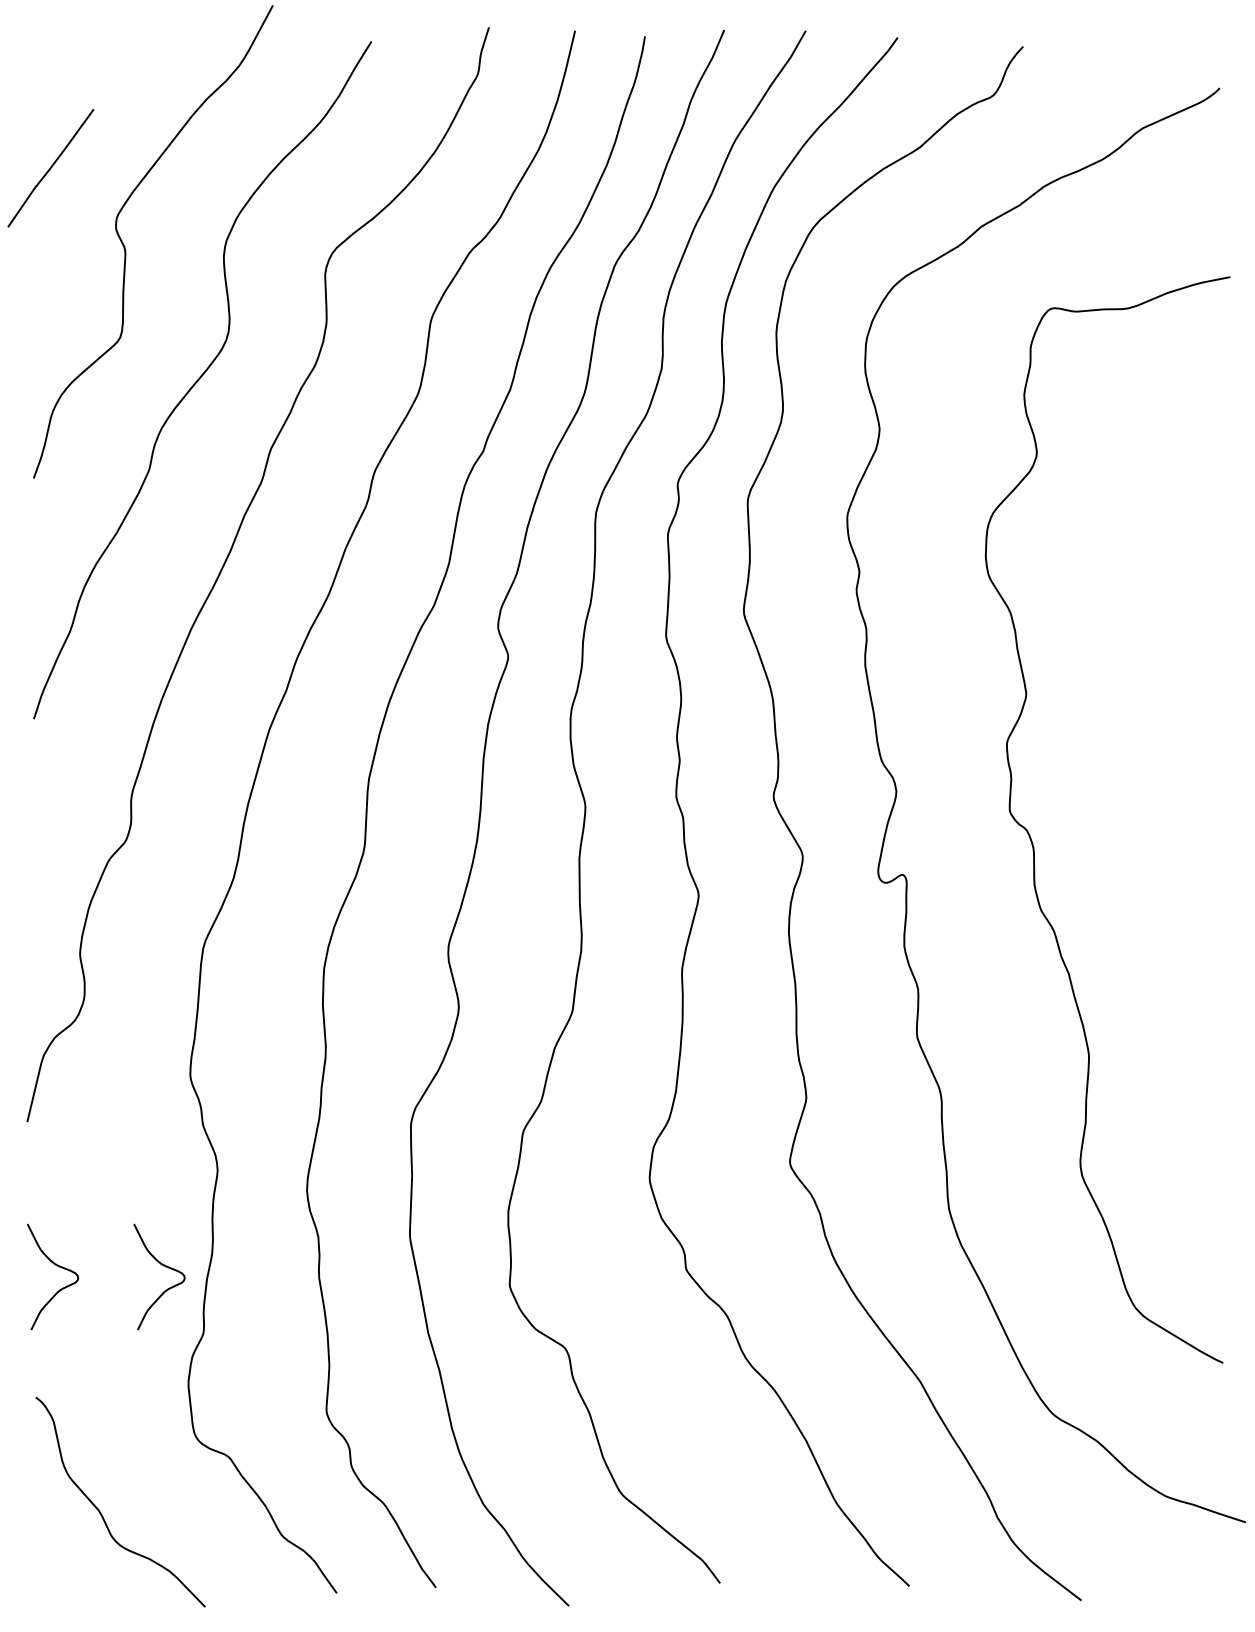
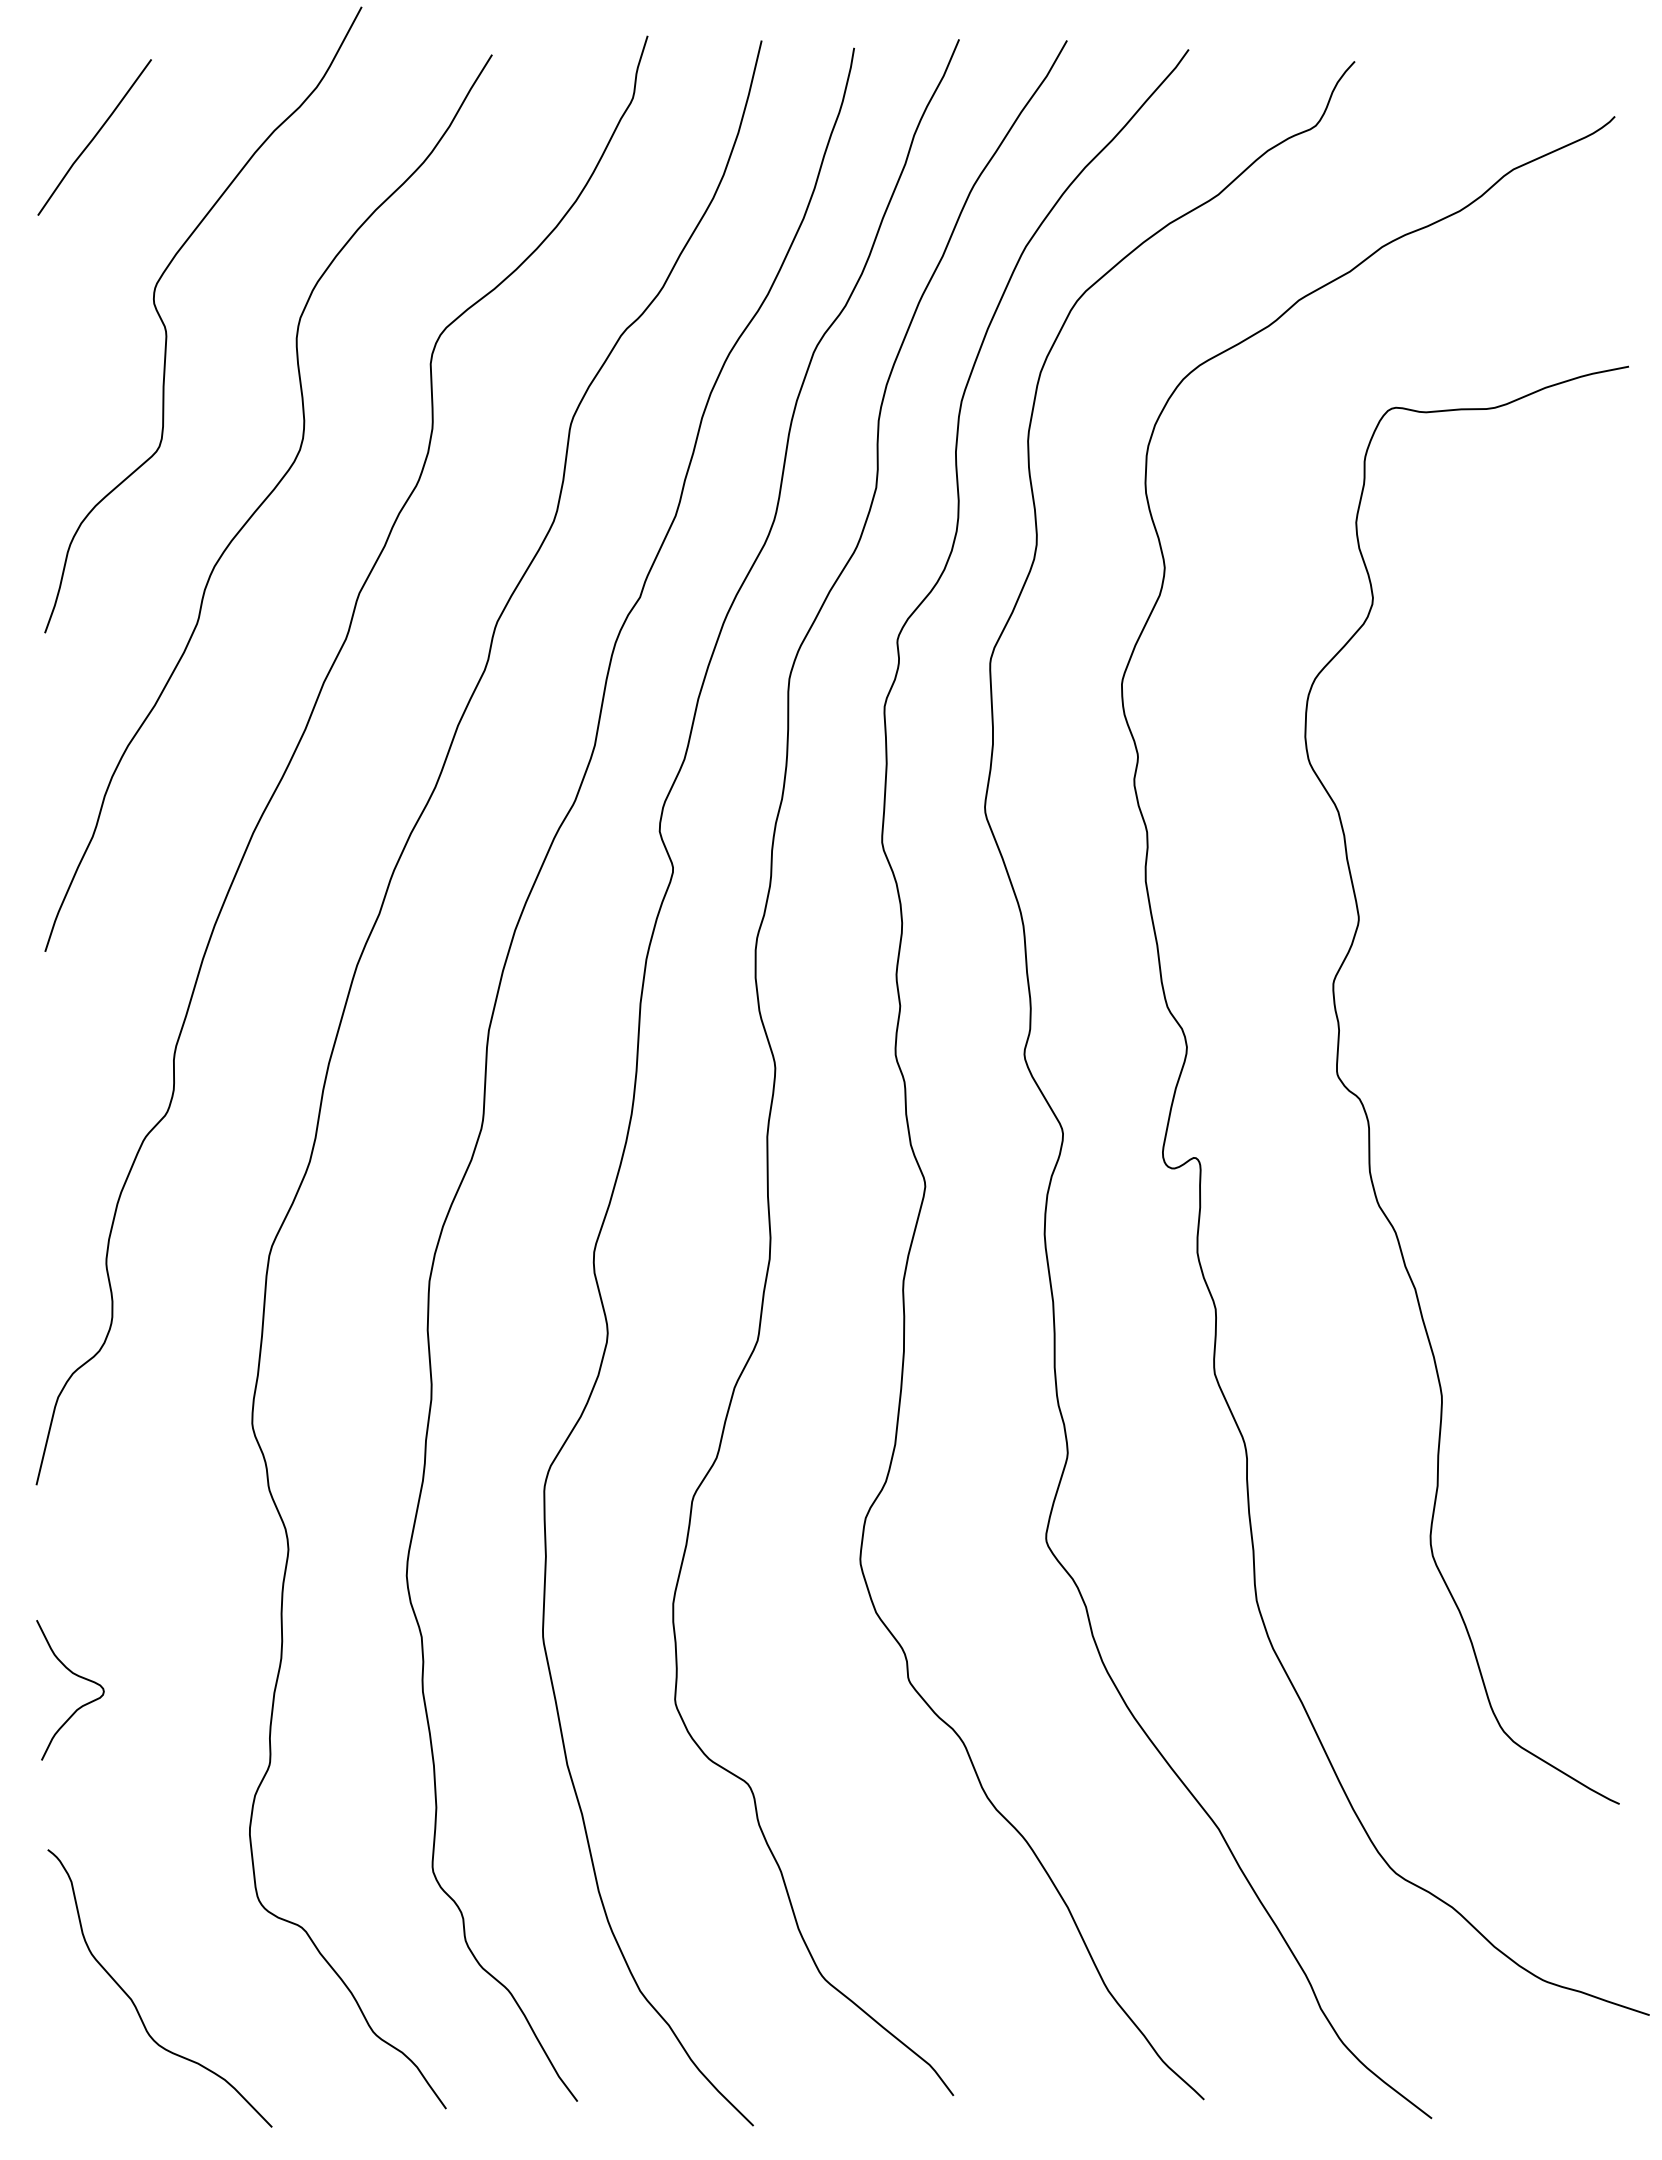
line: (50, 168) -> (94, 137), moved
curve: (164, 1266) -> (218, 1676), removed

